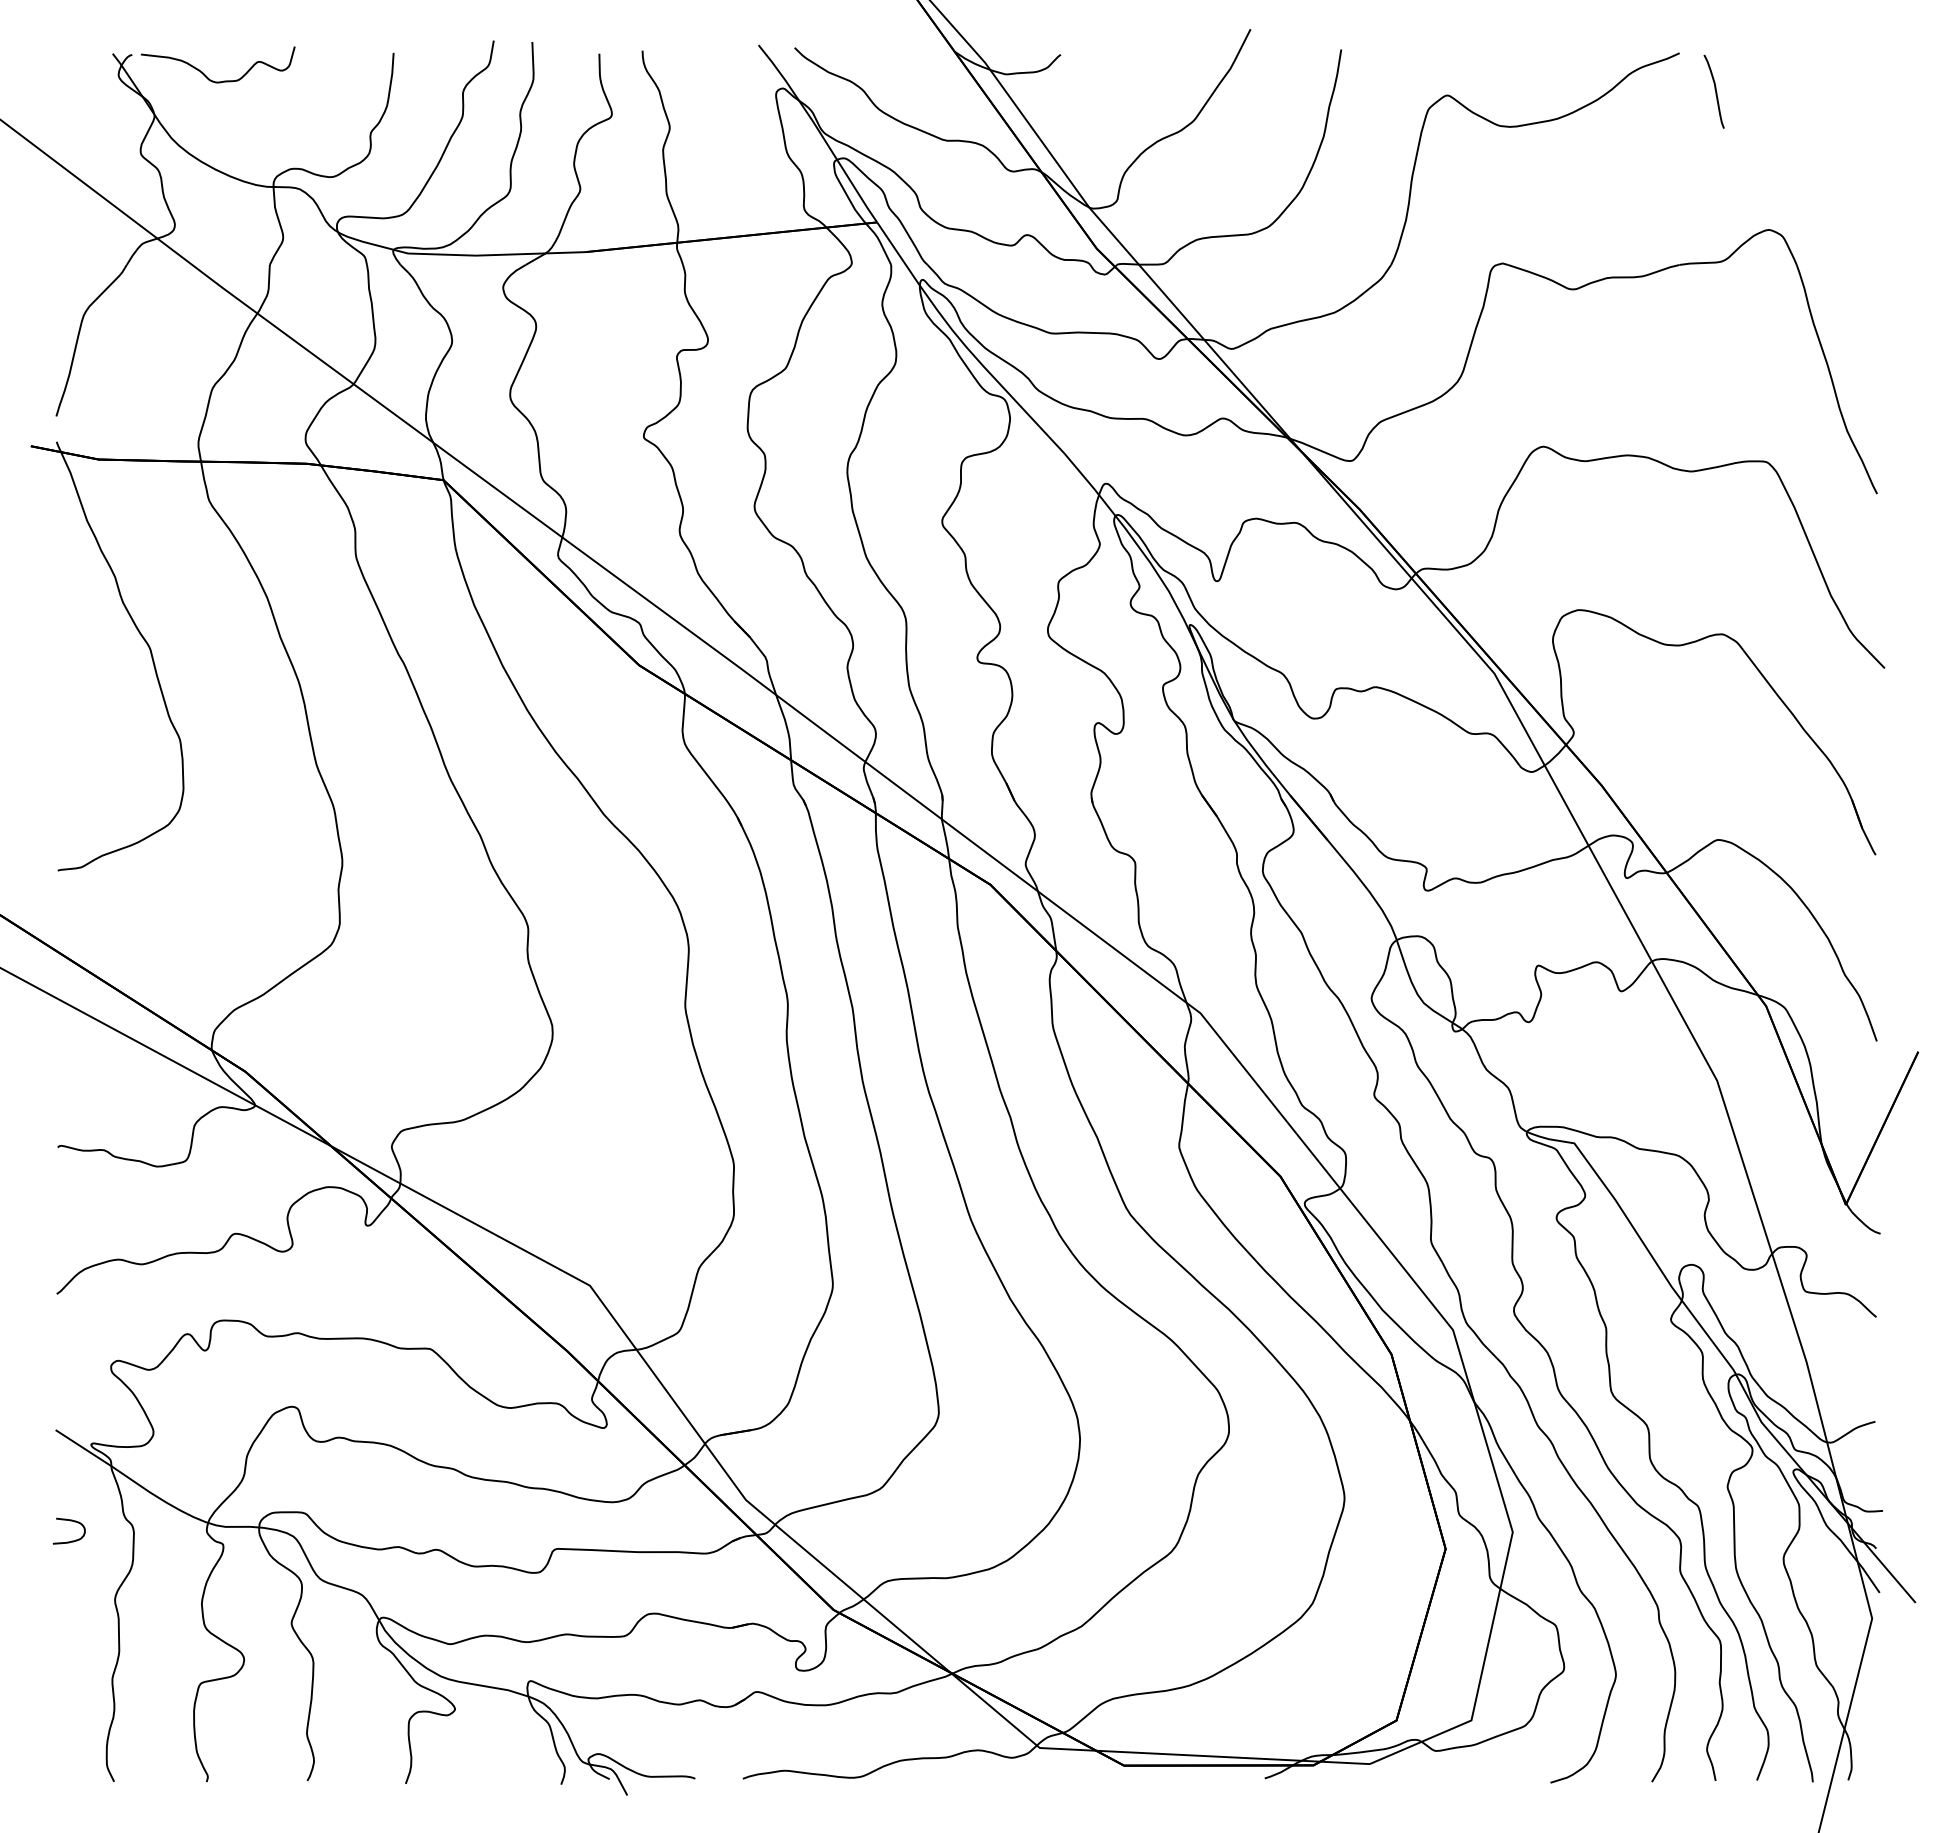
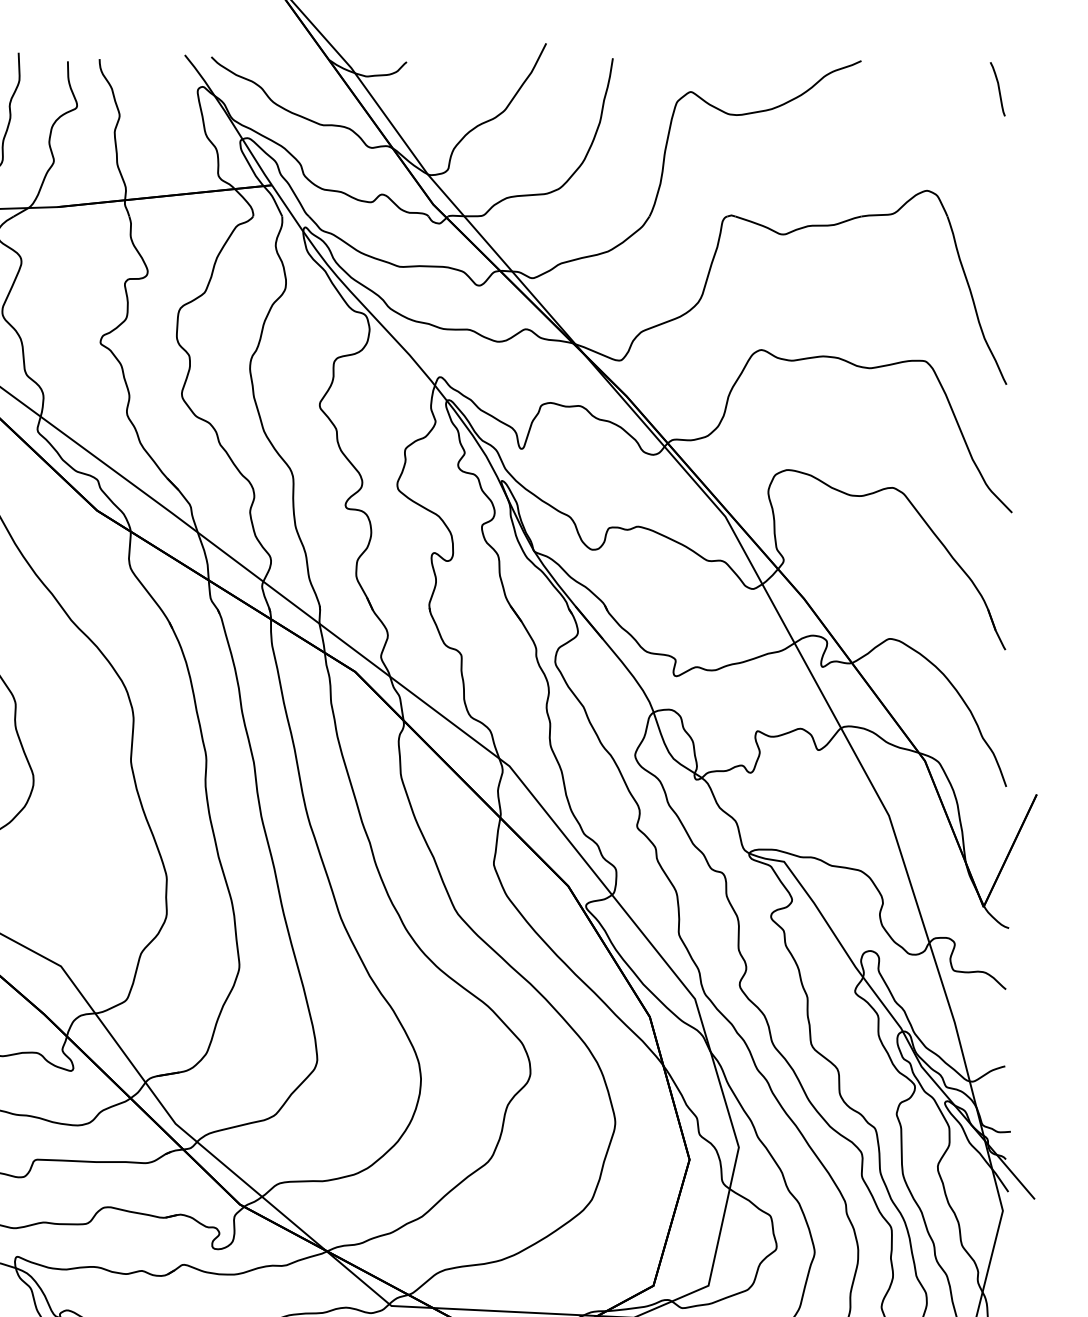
curve: (1715, 91) -> (998, 89), moved

